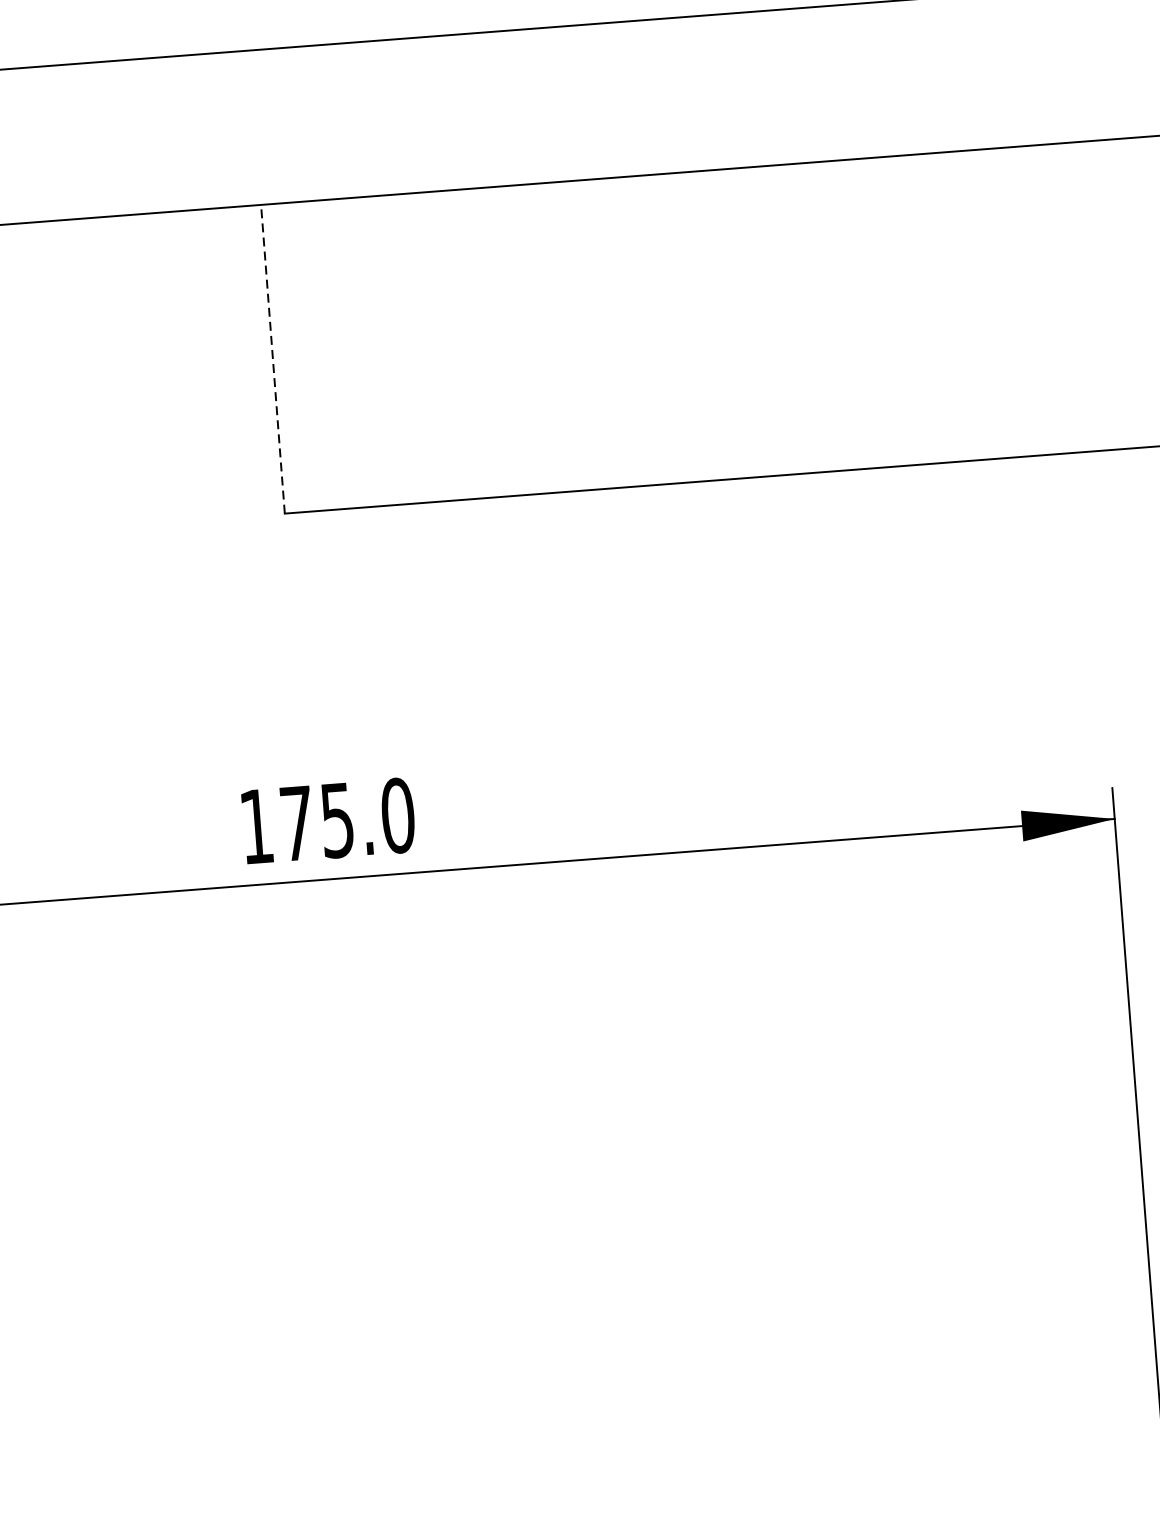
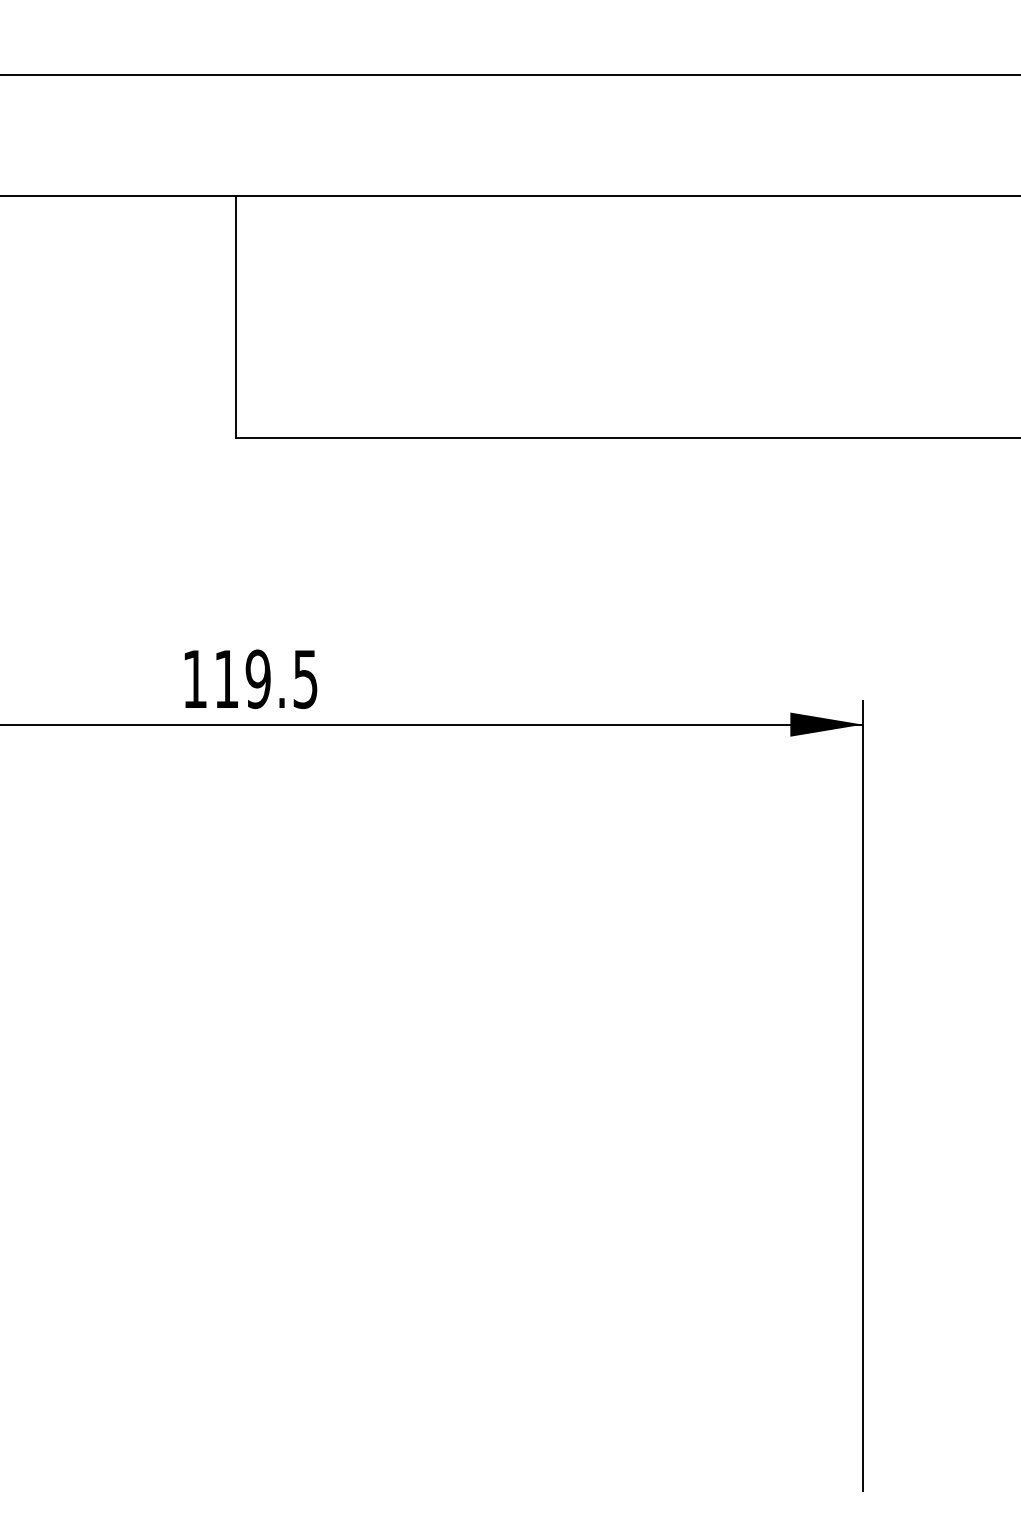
line: (272, 358) -> (235, 316), dashed -> solid
text: (348, 819) -> (266, 679), 175.0 -> 119.5

